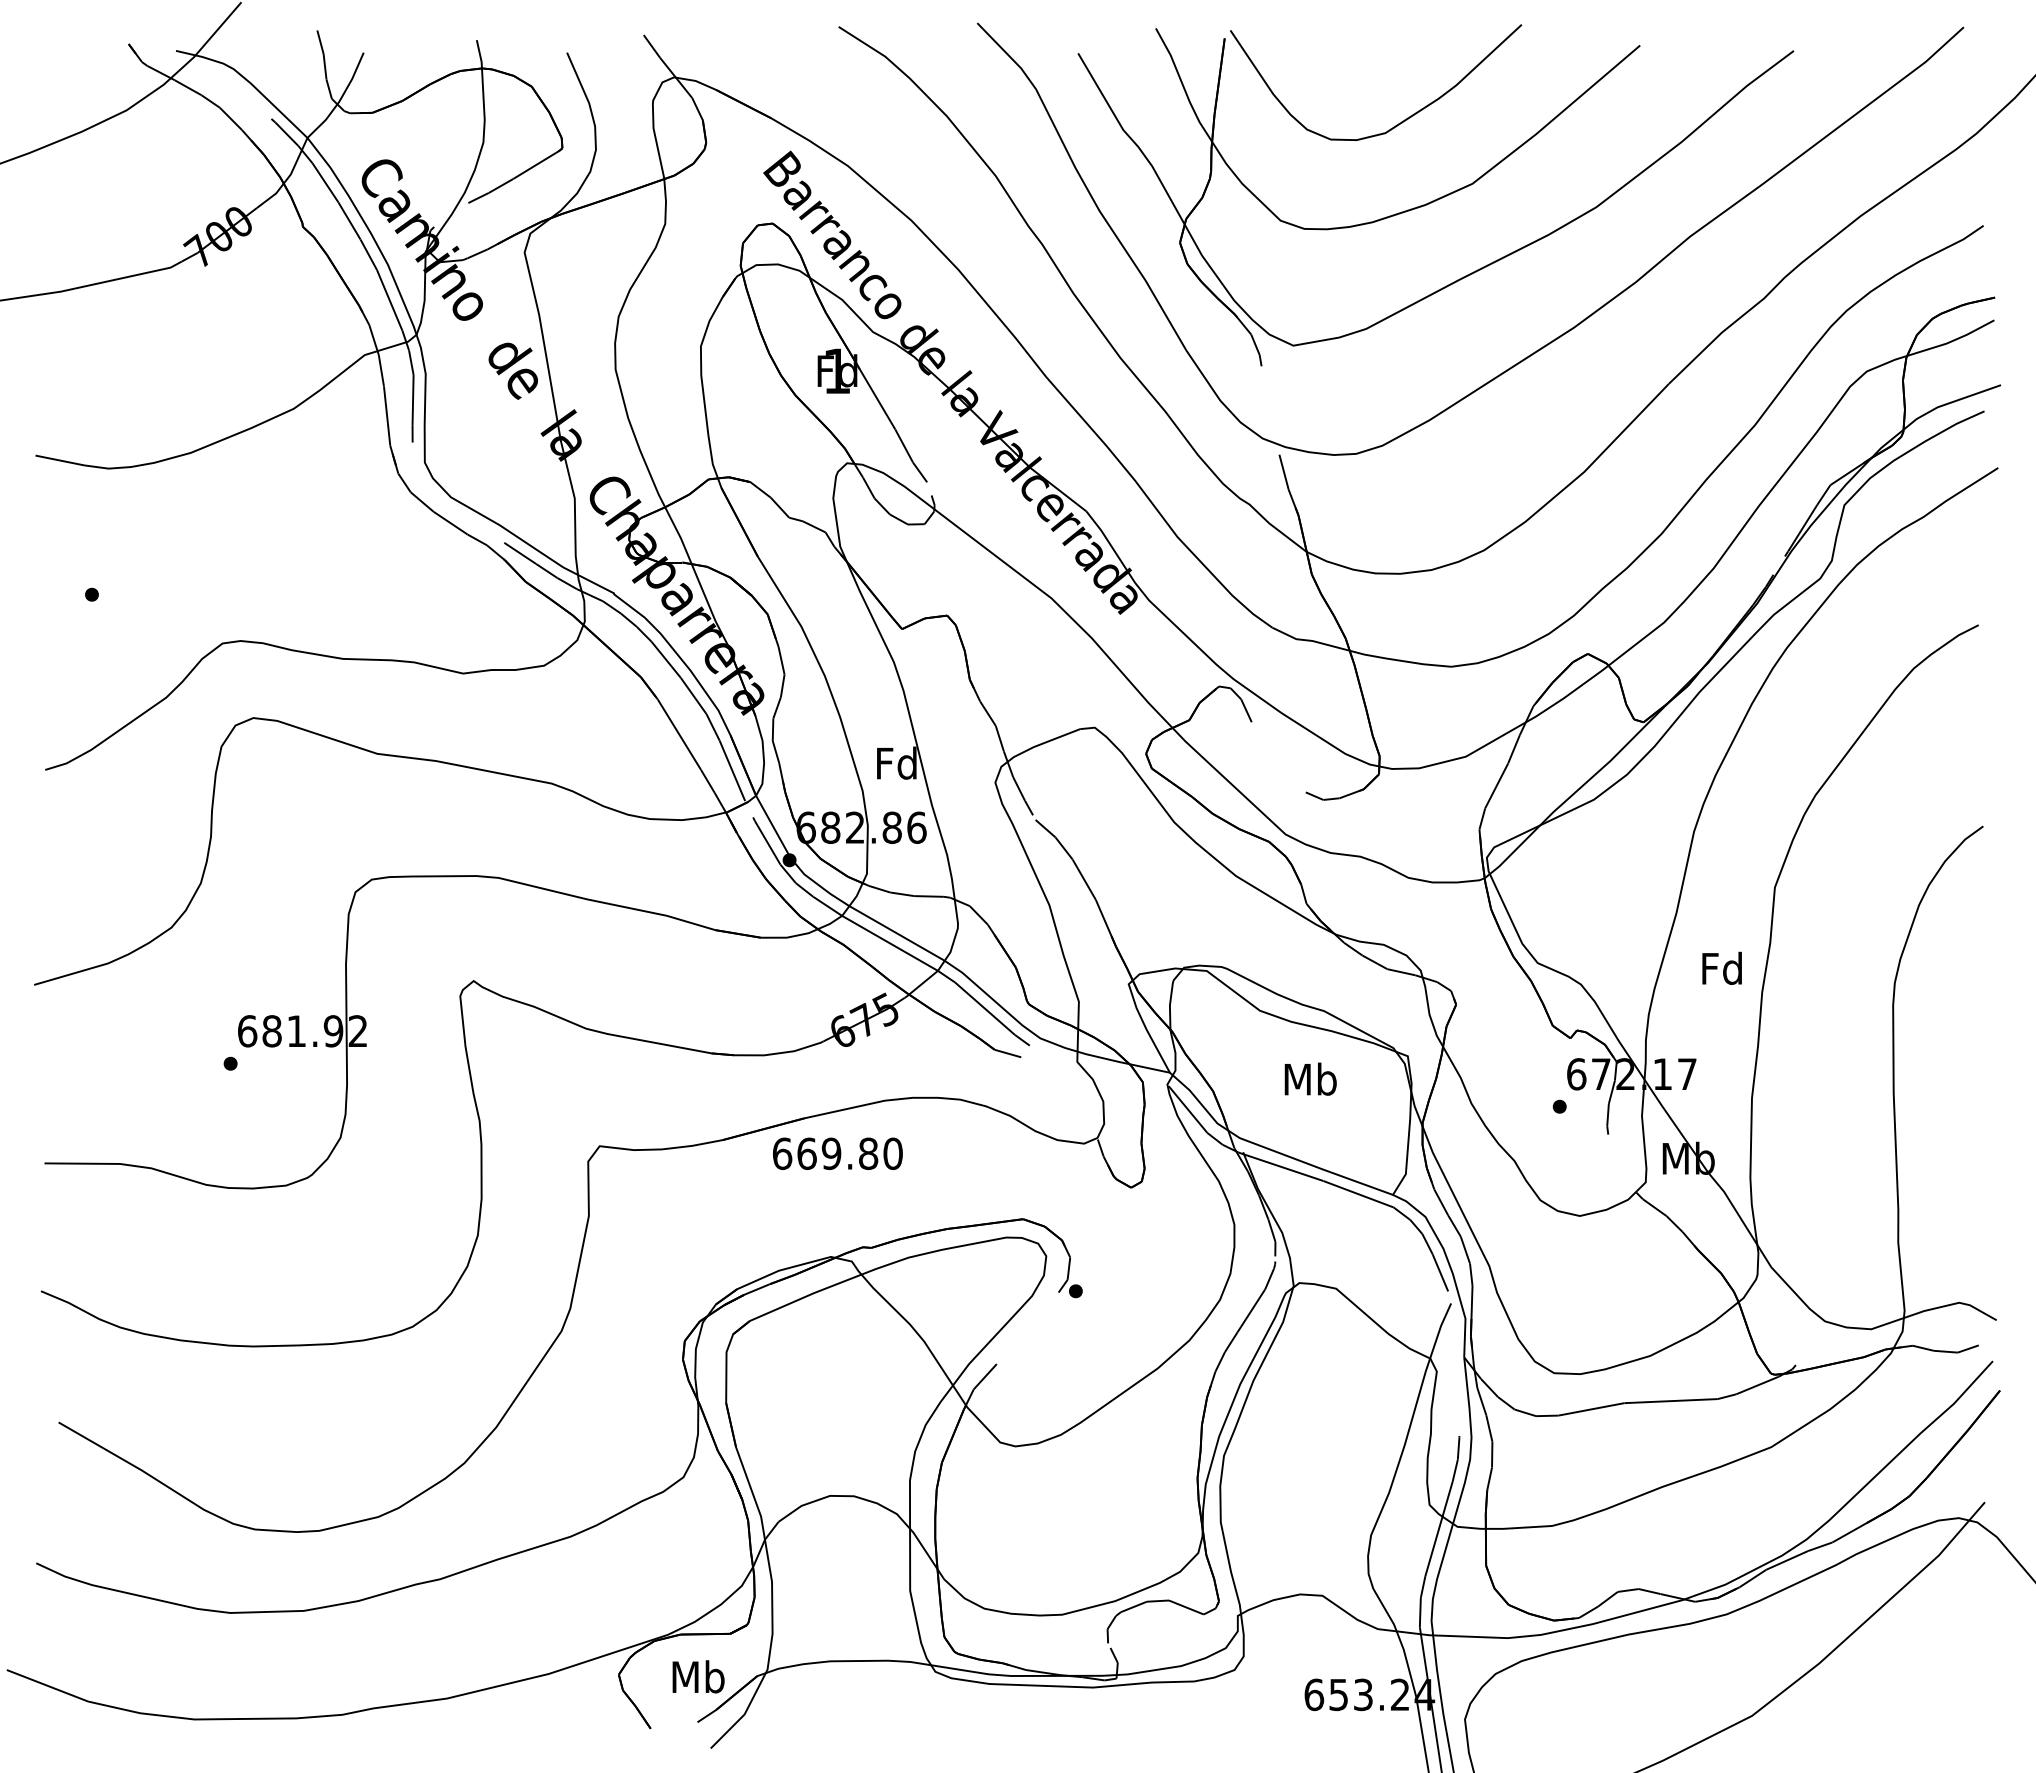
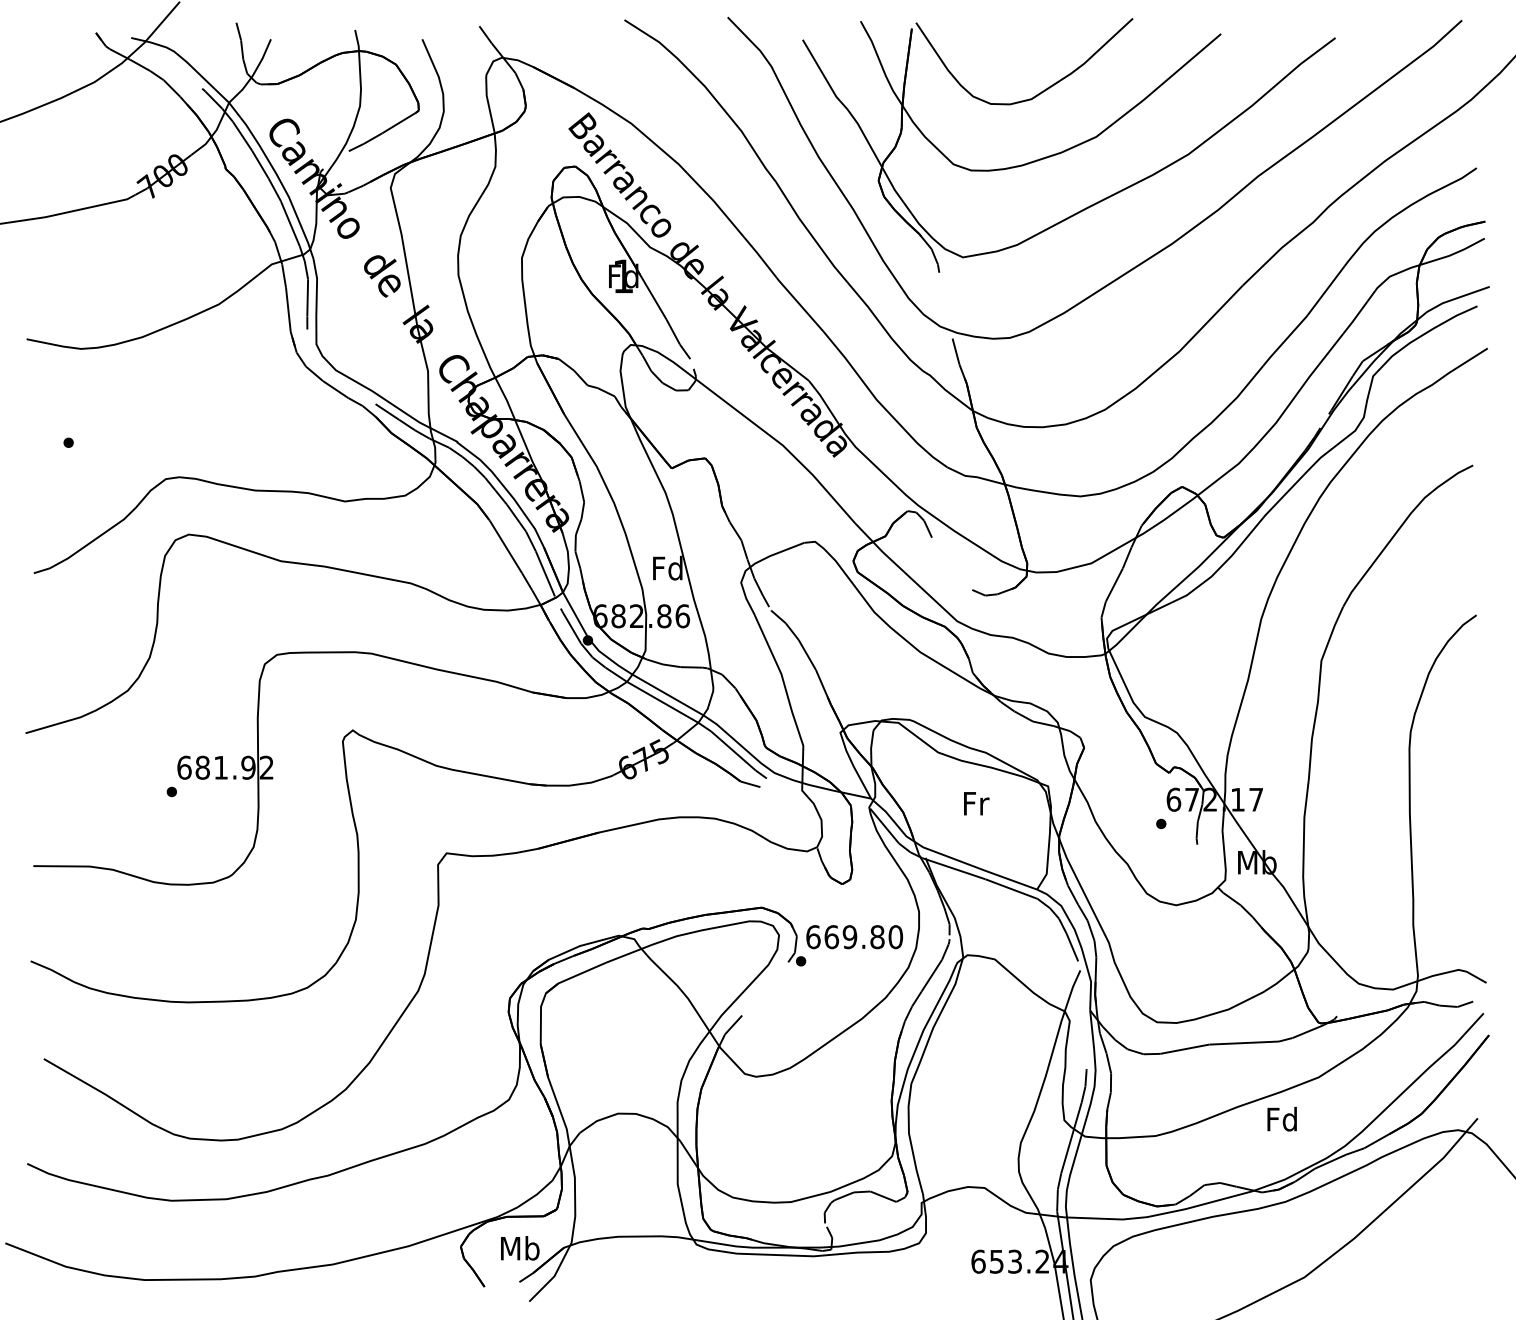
text: (1721, 967) -> (1281, 1118), moved
text: (1310, 1078) -> (975, 802), Mb -> Fr
text: (837, 1153) -> (854, 936), moved

